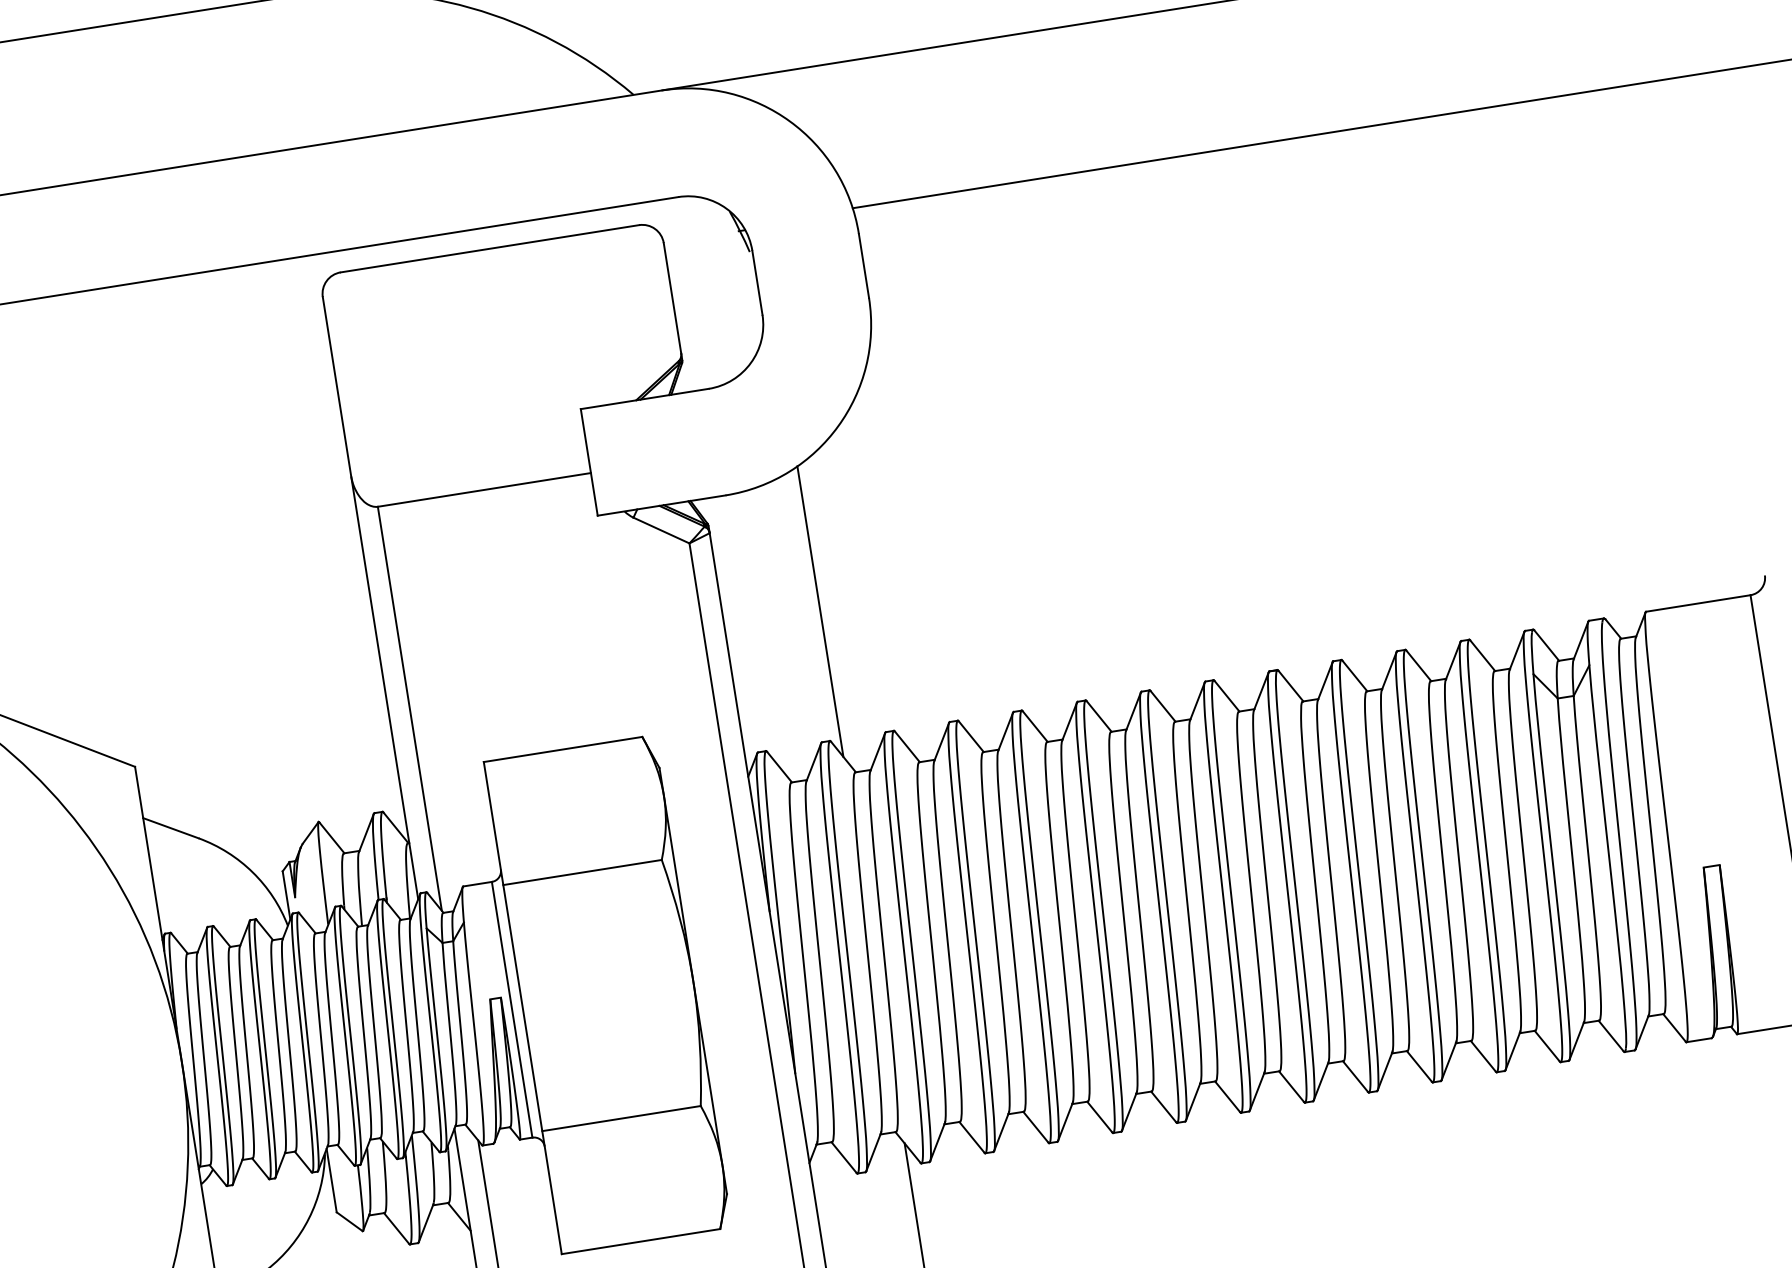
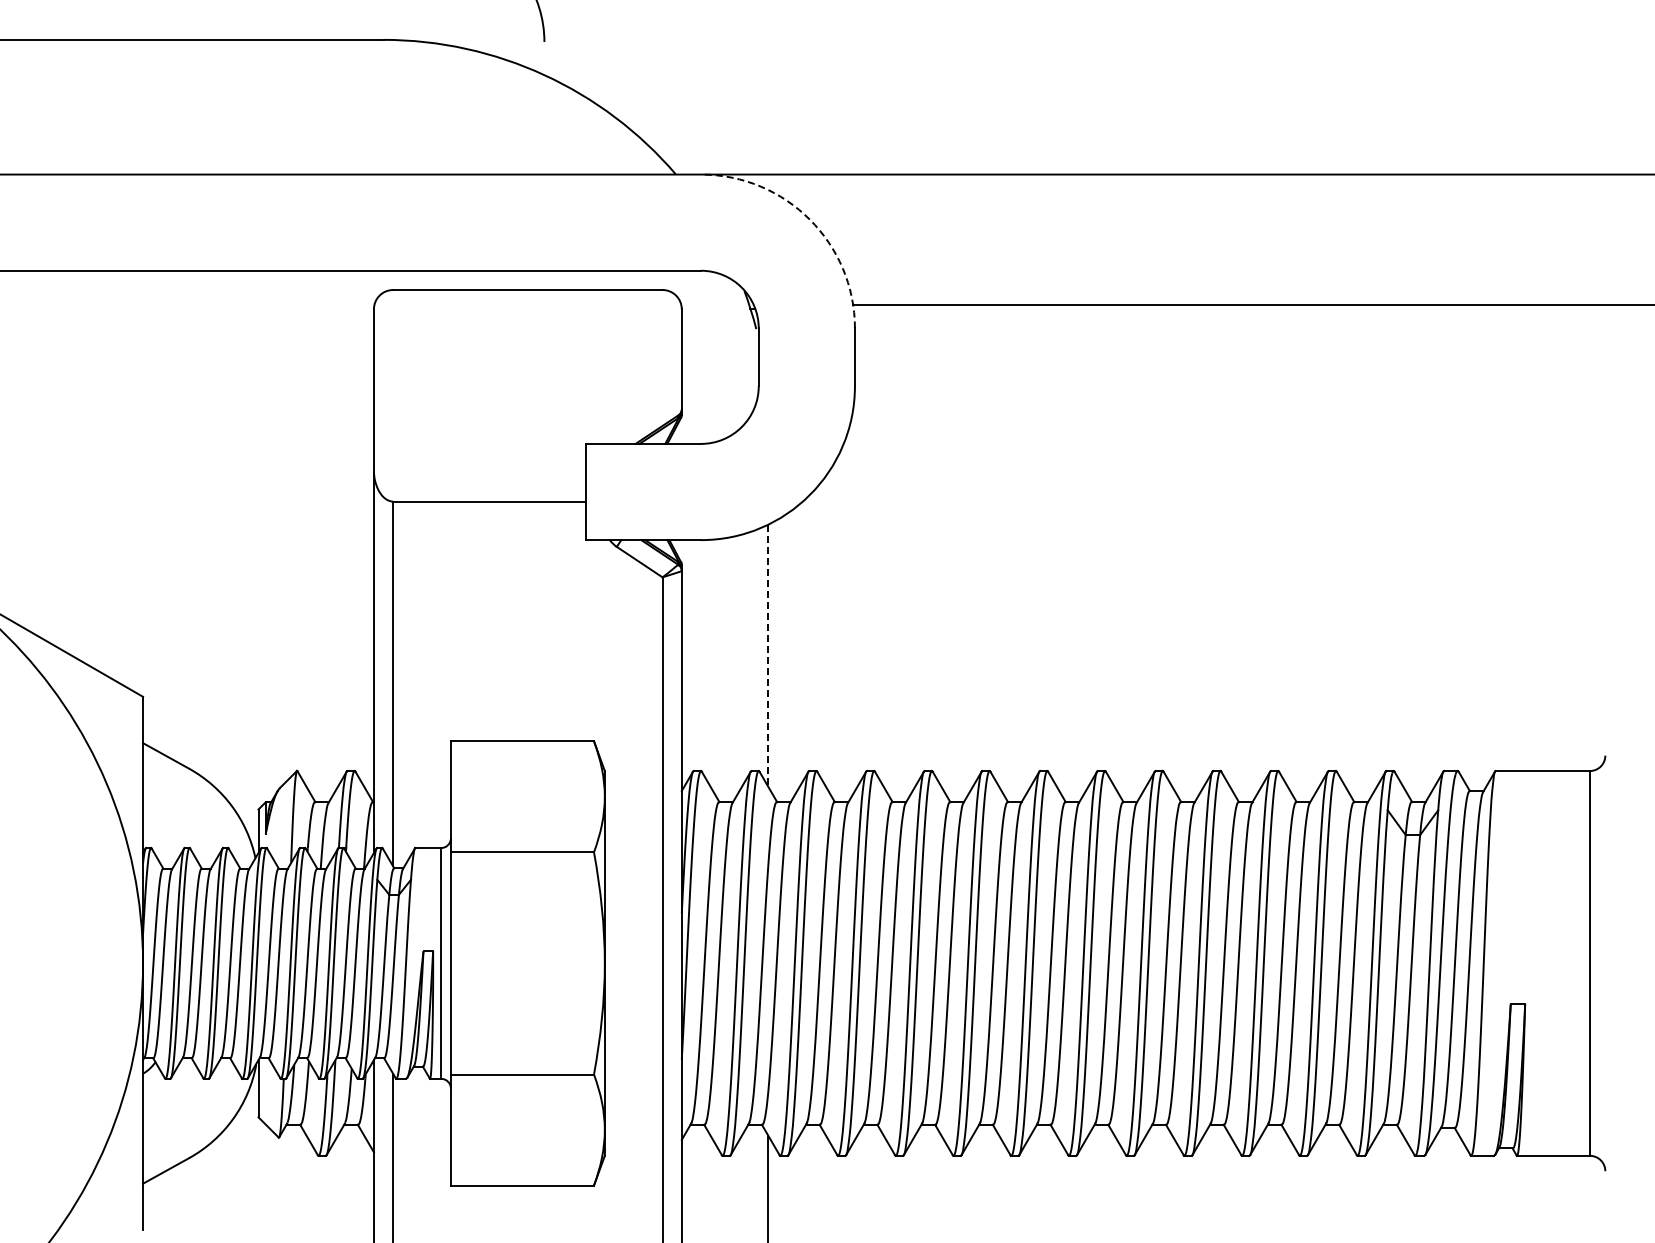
arc: (789, 121) -> (809, 219), solid -> dashed
line: (820, 612) -> (768, 656), solid -> dashed

